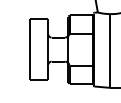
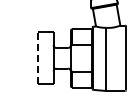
line: (30, 49) -> (38, 58), solid -> dashed

